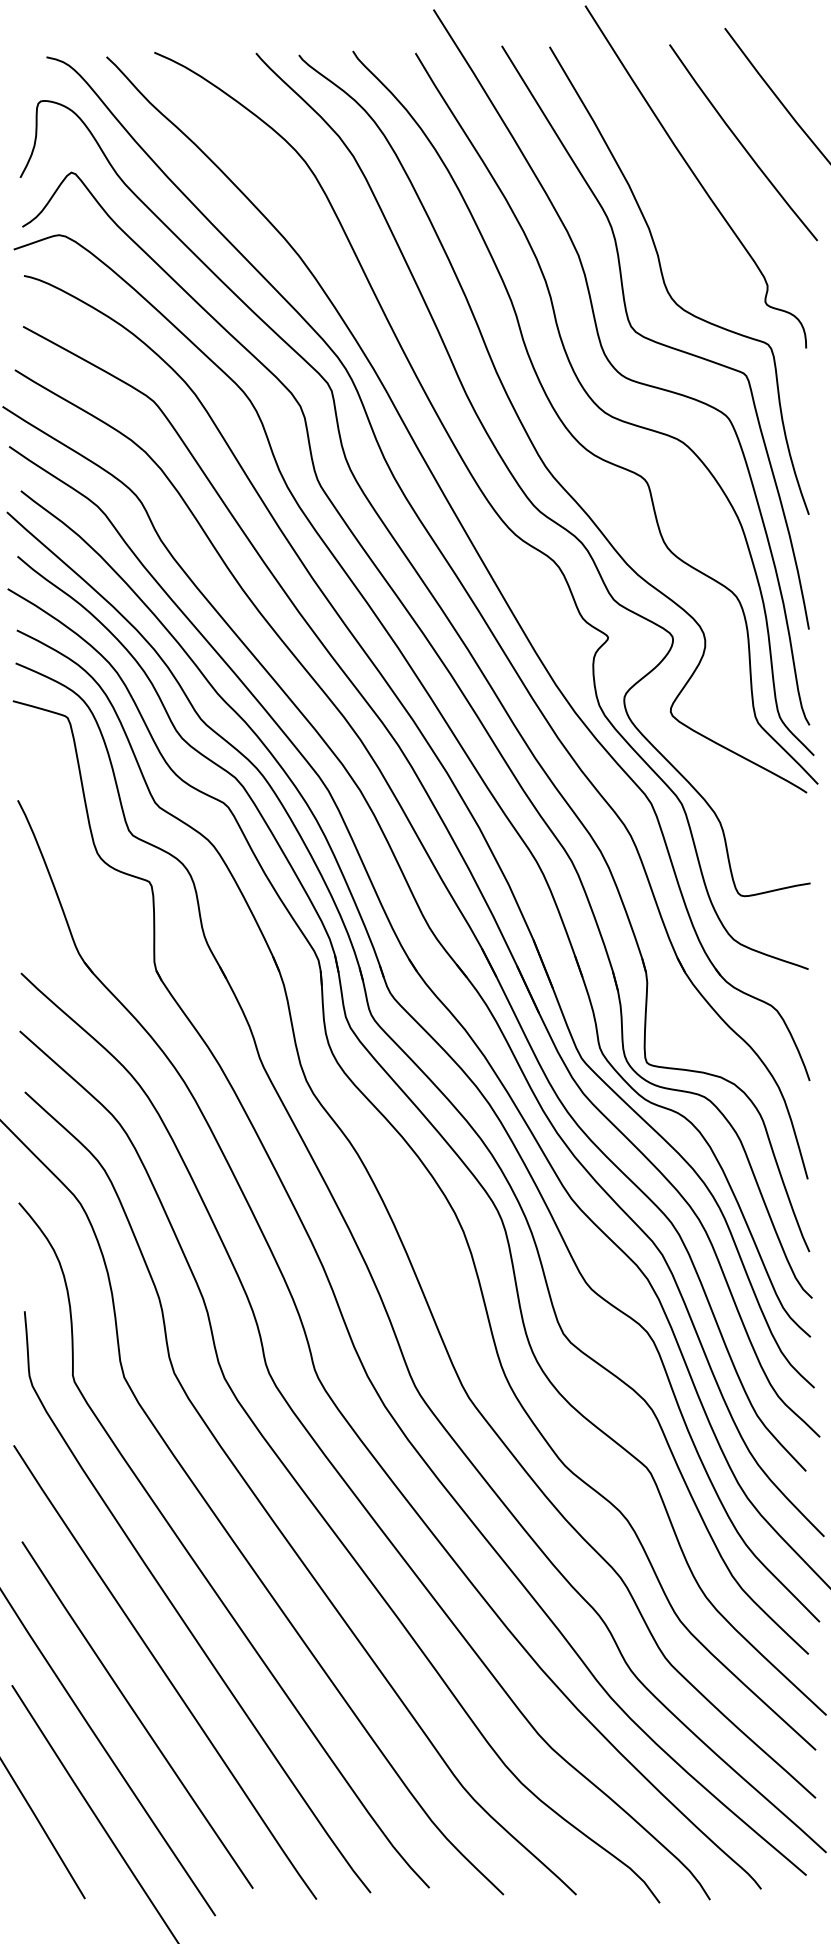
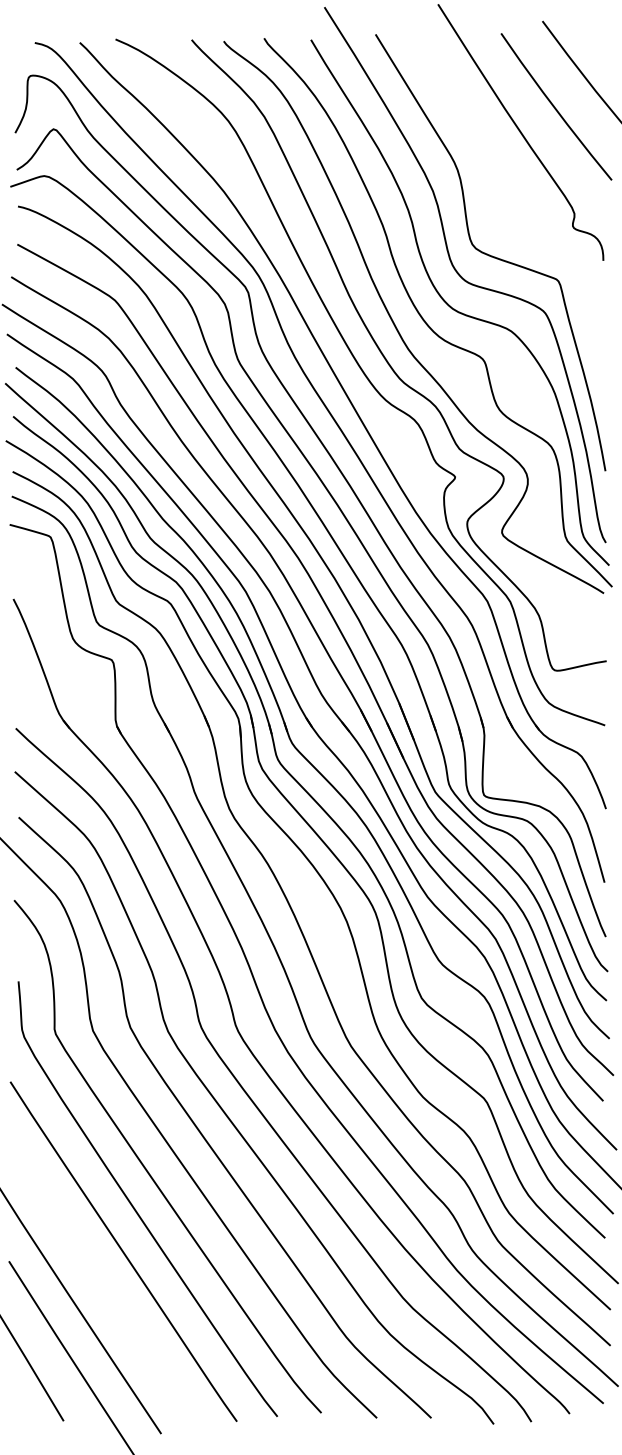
curve: (666, 285) -> (498, 213), removed
curve: (137, 1714) -> (102, 1283), removed

